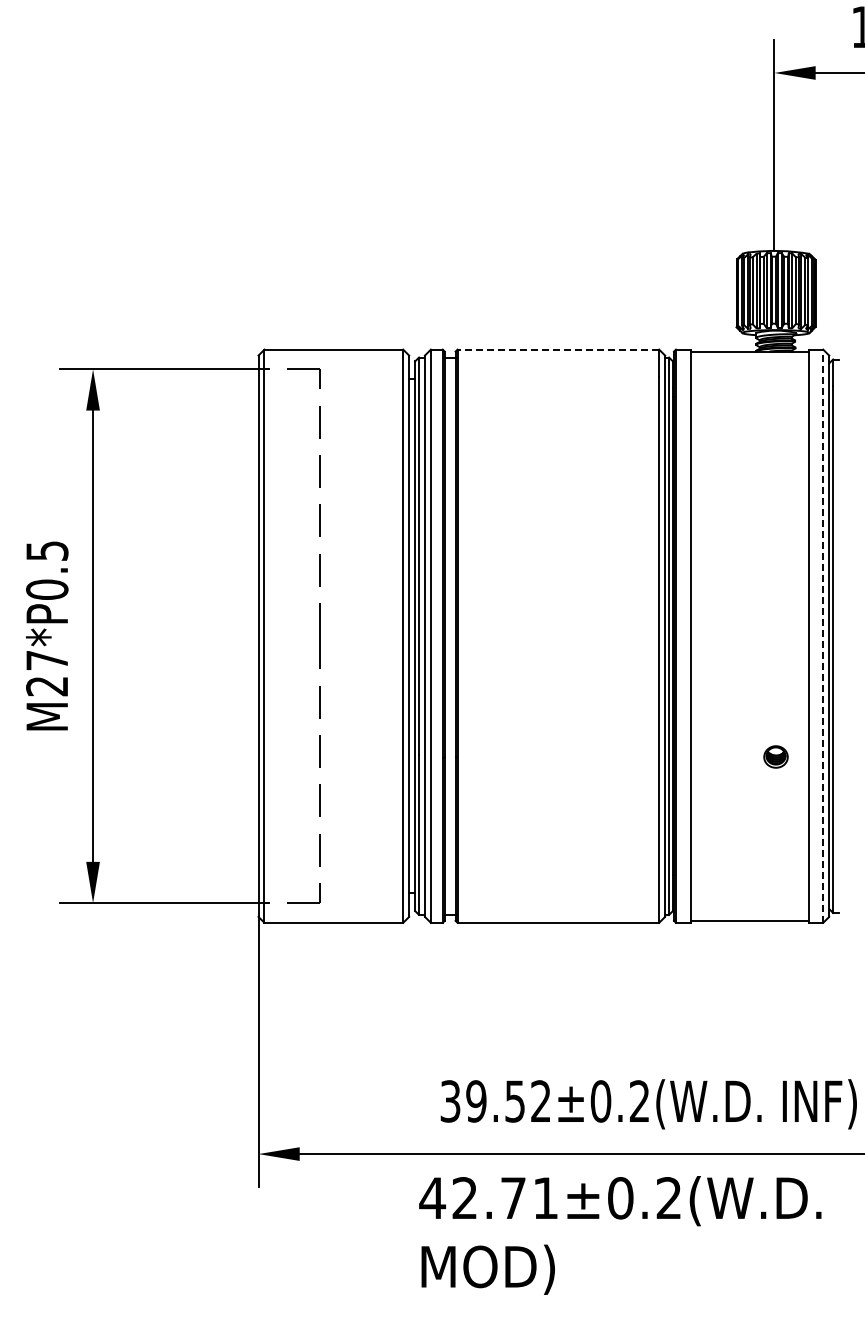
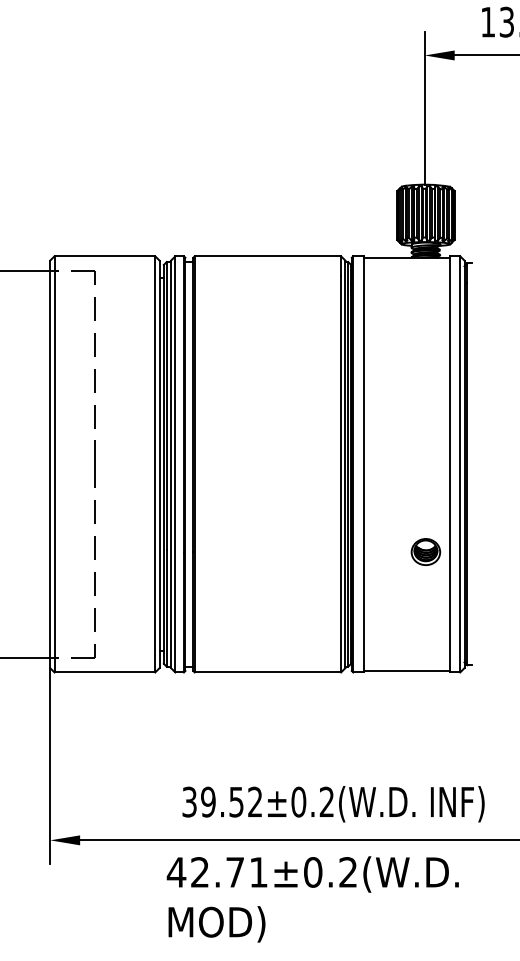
line: (558, 349) -> (268, 256), dashed -> solid
line: (823, 636) -> (460, 464), dashed -> solid
part: (775, 756) -> (425, 551), size x1.67

